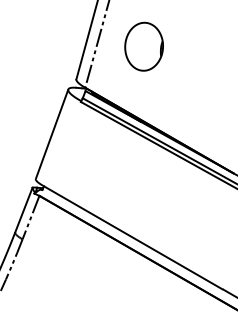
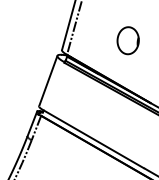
part: (142, 46) -> (127, 40), moved

